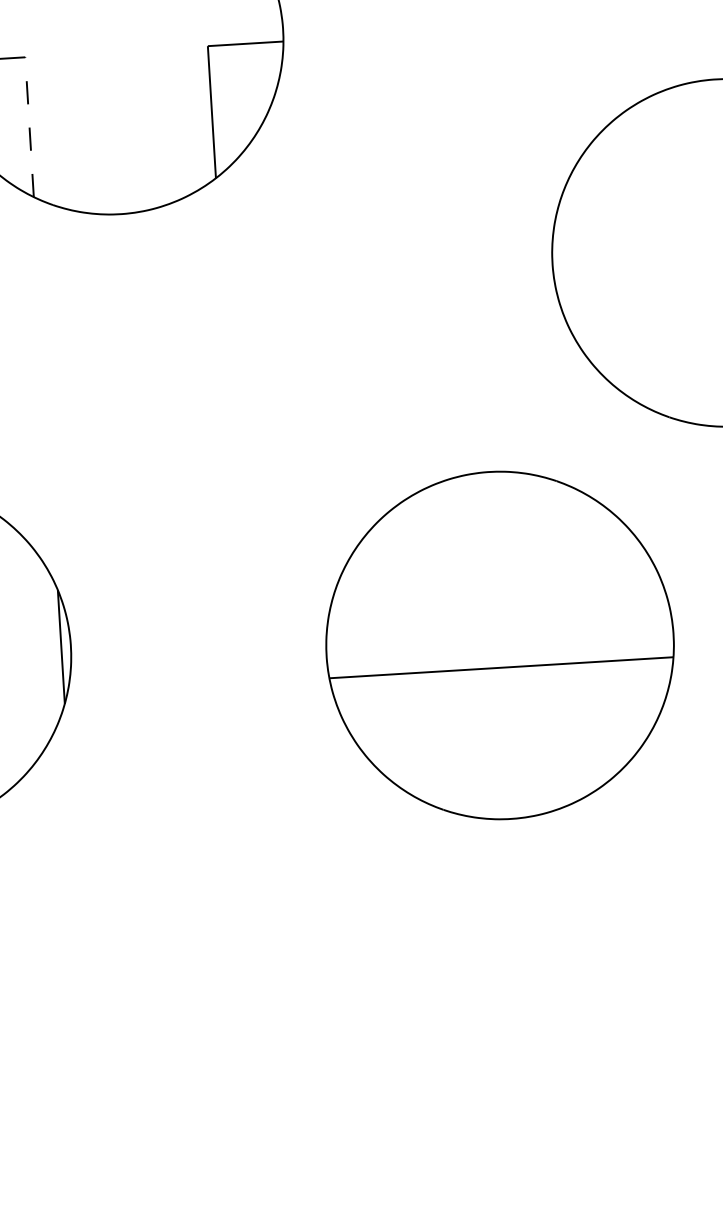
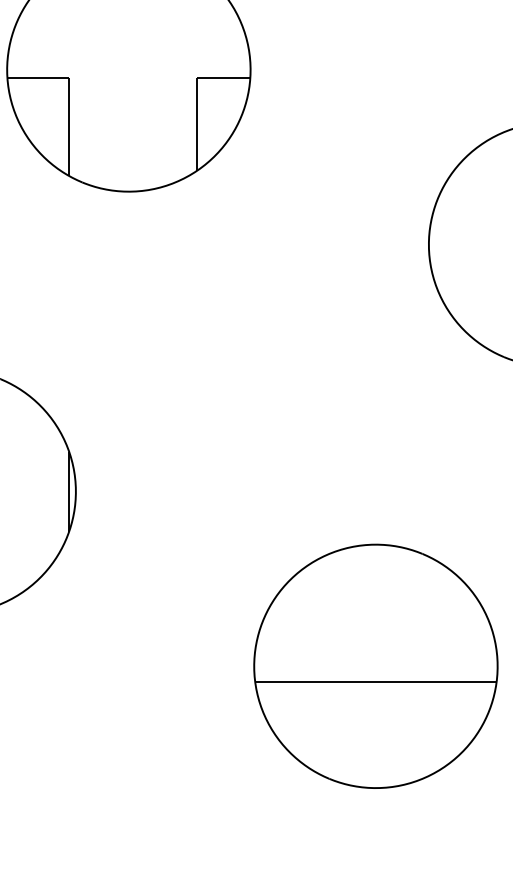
line: (29, 126) -> (69, 126), dashed -> solid
part: (499, 644) -> (375, 665), moved

